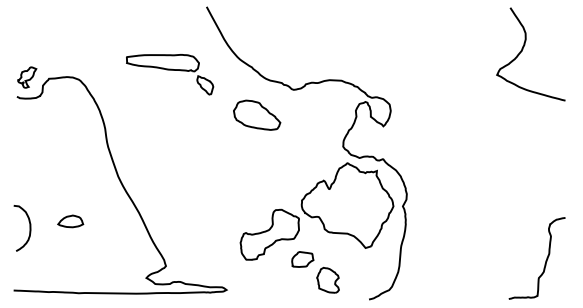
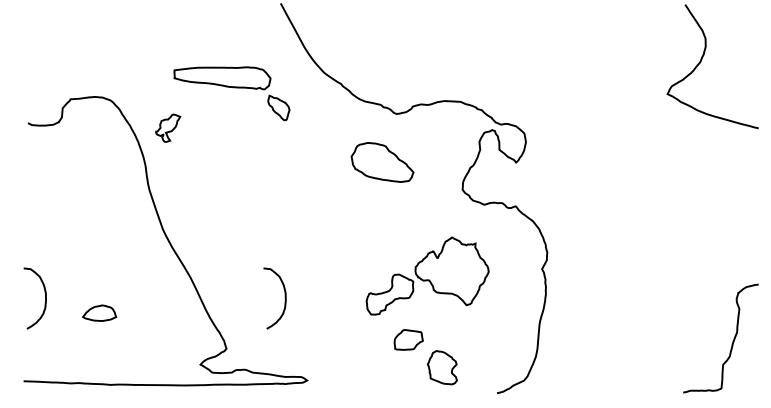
part: (27, 77) -> (168, 128), moved
part: (257, 114) -> (383, 161), moved
part: (316, 211) -> (427, 276), size x0.6
part: (70, 221) -> (99, 313), moved
curve: (209, 228) -> (284, 298), added

